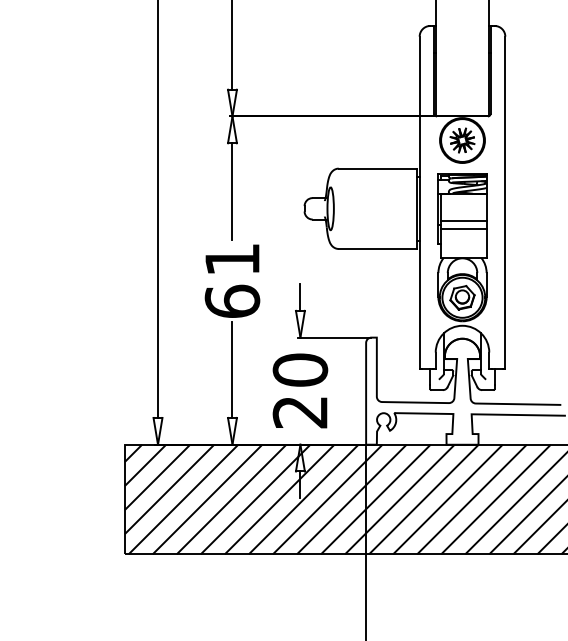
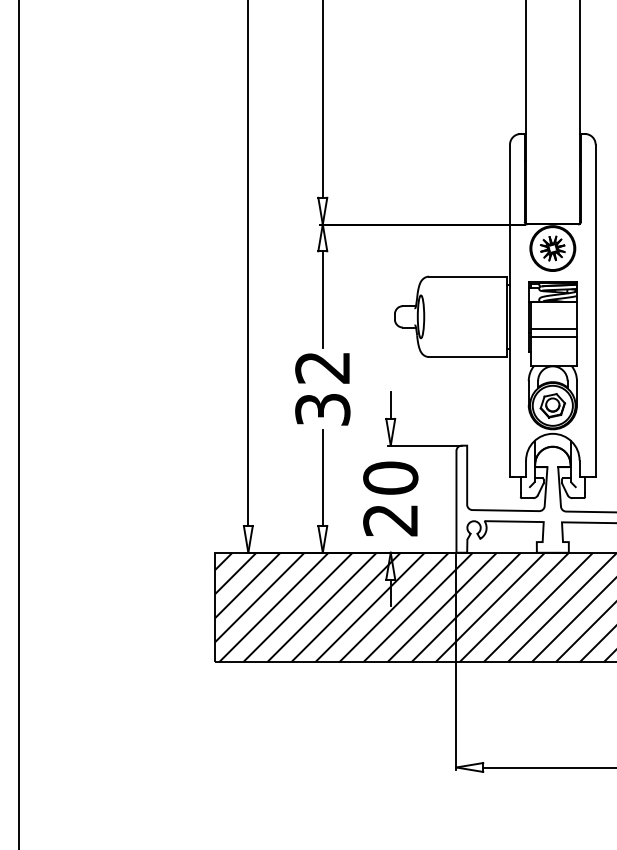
text: (232, 280) -> (322, 388), 61 -> 32

